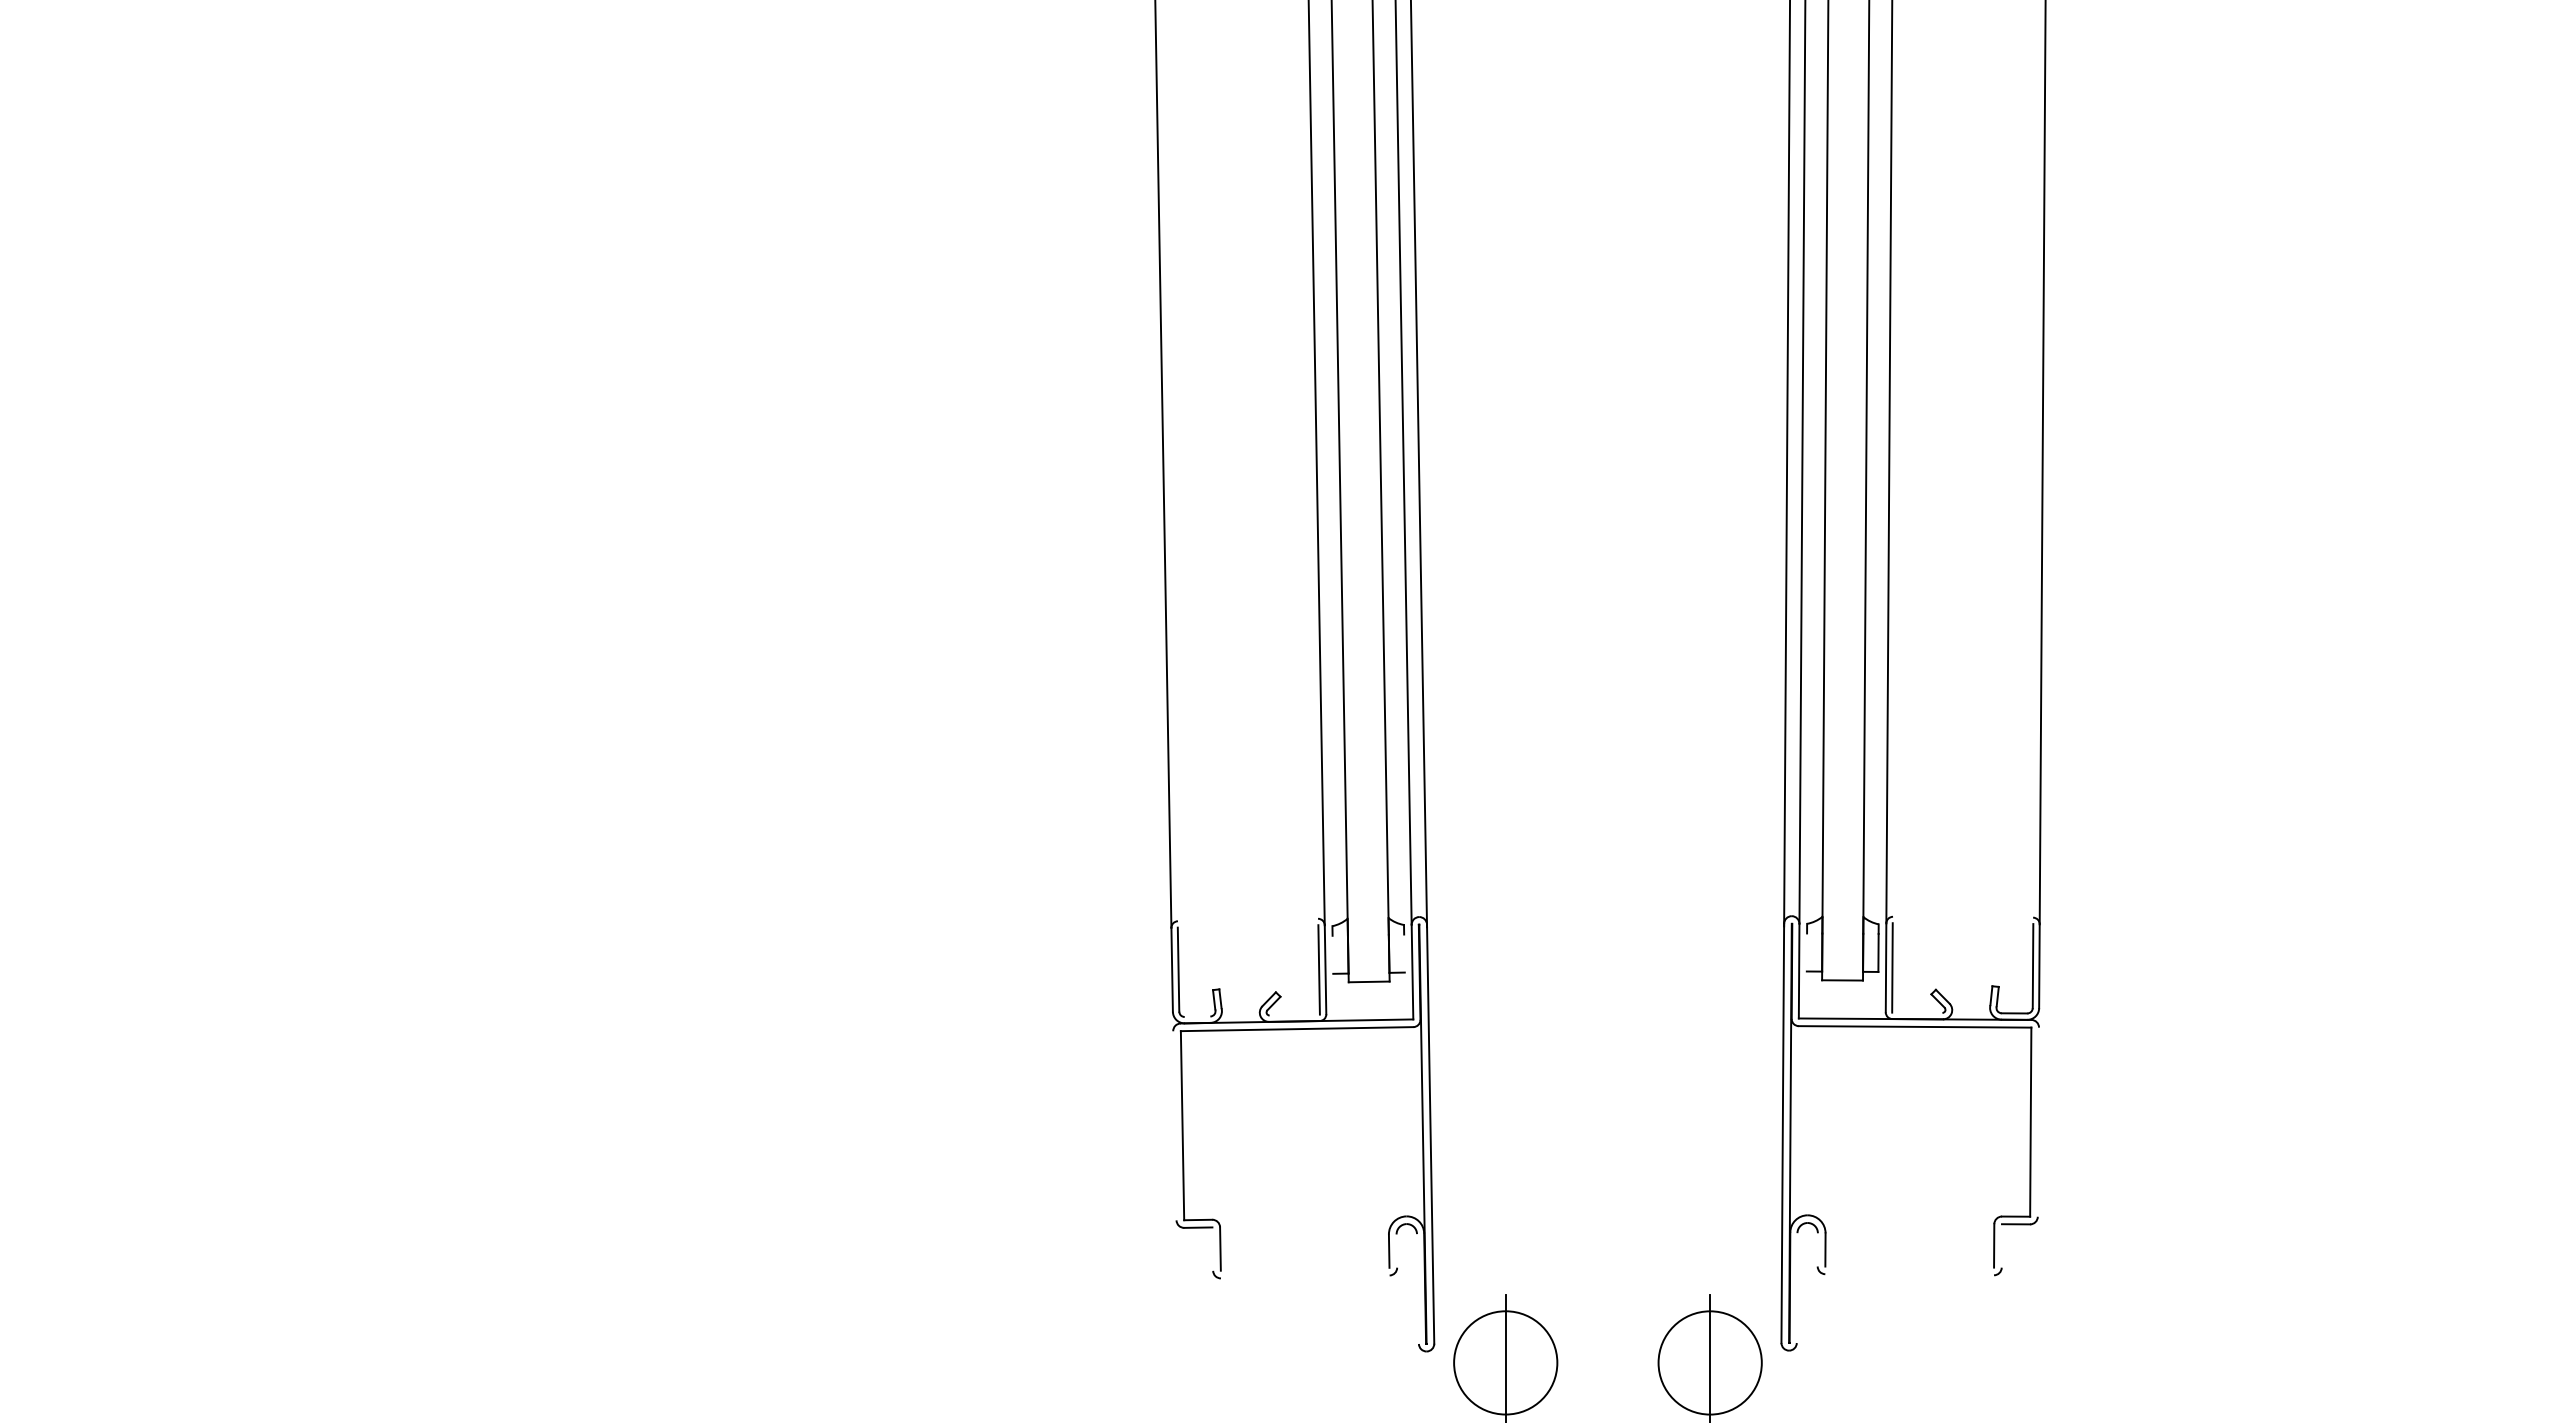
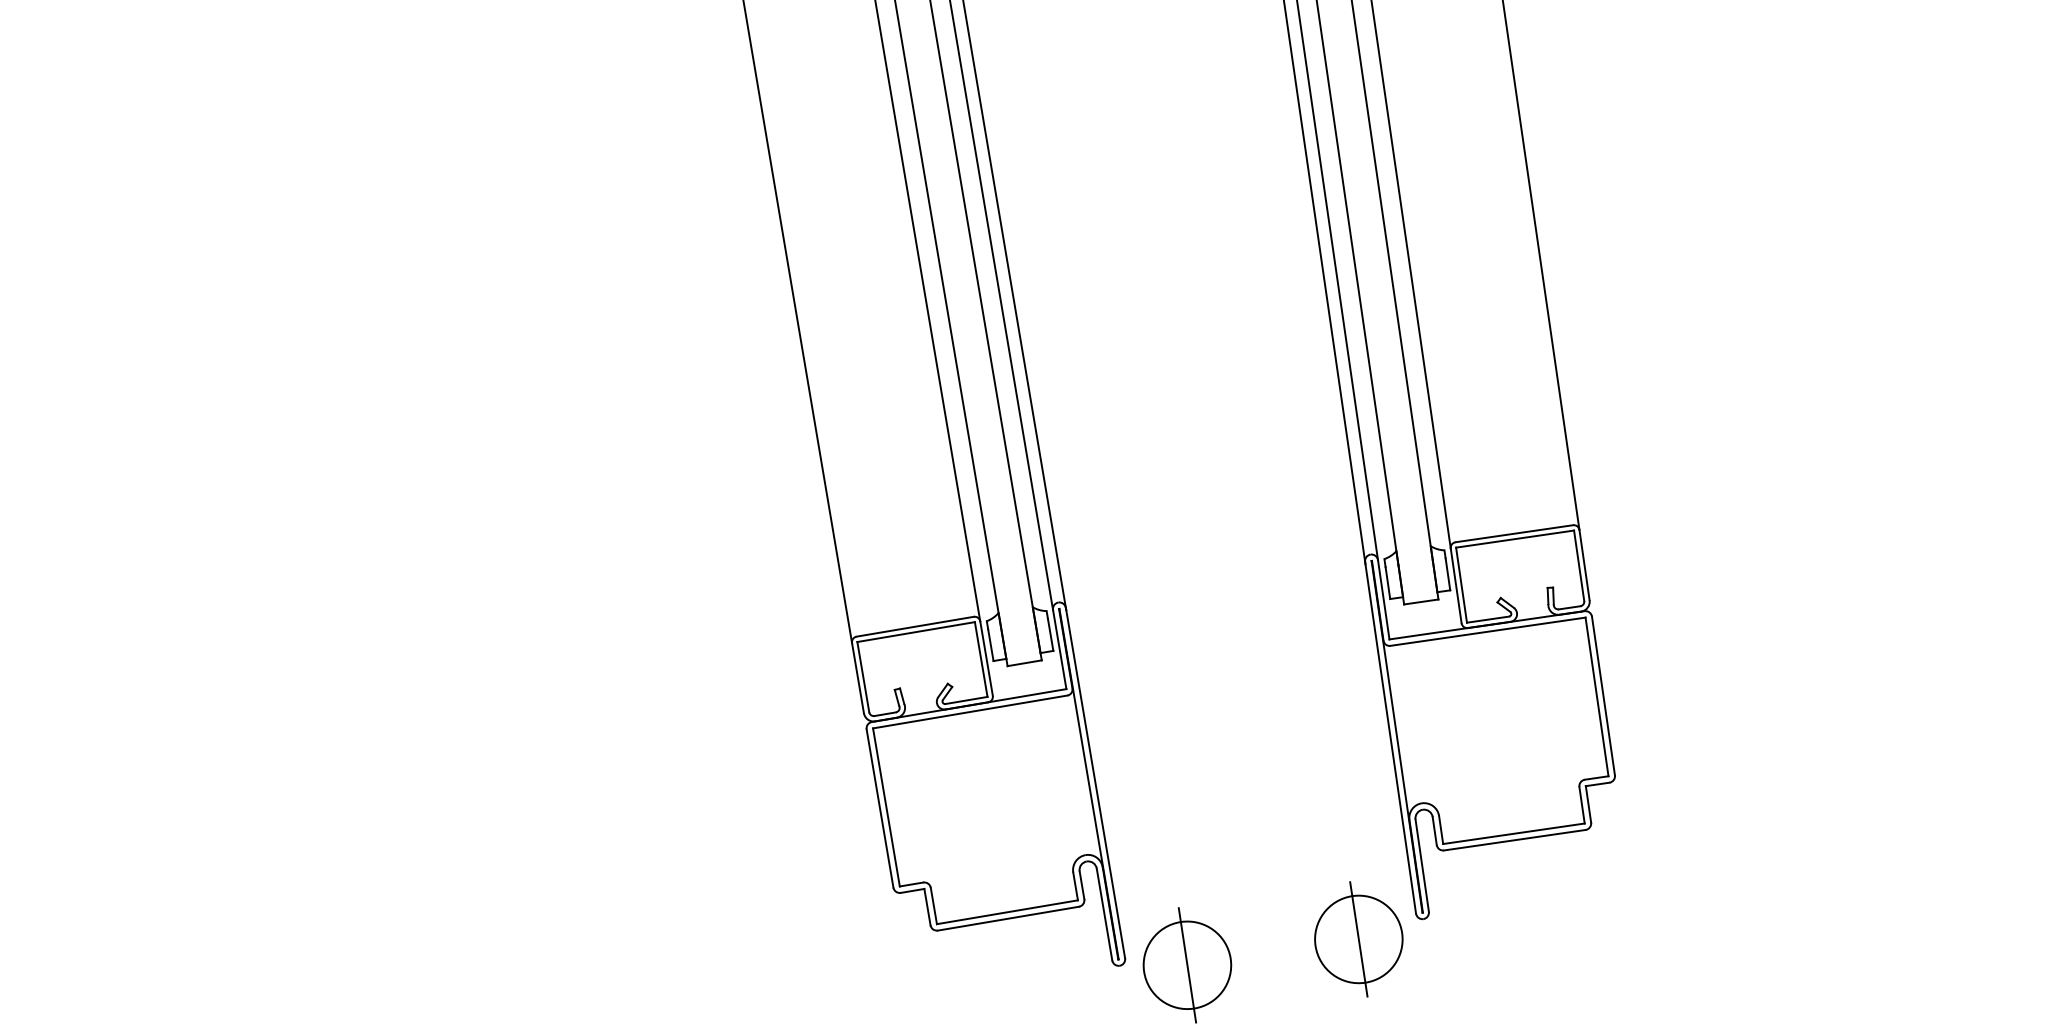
line: (1963, 916) -> (1514, 533), added
line: (1247, 919) -> (914, 626), added
line: (1962, 923) -> (1514, 539), added
line: (1247, 926) -> (915, 632), added
line: (1806, 952) -> (1387, 583), added
line: (1404, 953) -> (1050, 634), added
line: (1332, 954) -> (990, 644), added
line: (1917, 1012) -> (1488, 619), added
line: (1294, 1014) -> (966, 700), added
line: (1197, 1016) -> (885, 714), added
line: (2038, 1121) -> (1603, 695), added
line: (1174, 1125) -> (879, 808), added
line: (2001, 1245) -> (1588, 804), added
line: (1212, 1248) -> (927, 906), added
line: (1817, 1249) -> (1434, 830), added
line: (1396, 1250) -> (1081, 884), added
line: (1909, 1266) -> (1513, 833), added
line: (1304, 1268) -> (1006, 911), added
line: (1909, 1274) -> (1514, 840), added
line: (1304, 1276) -> (1007, 918), added
line: (1417, 1288) -> (1104, 914), added
line: (1796, 1288) -> (1421, 866), added

